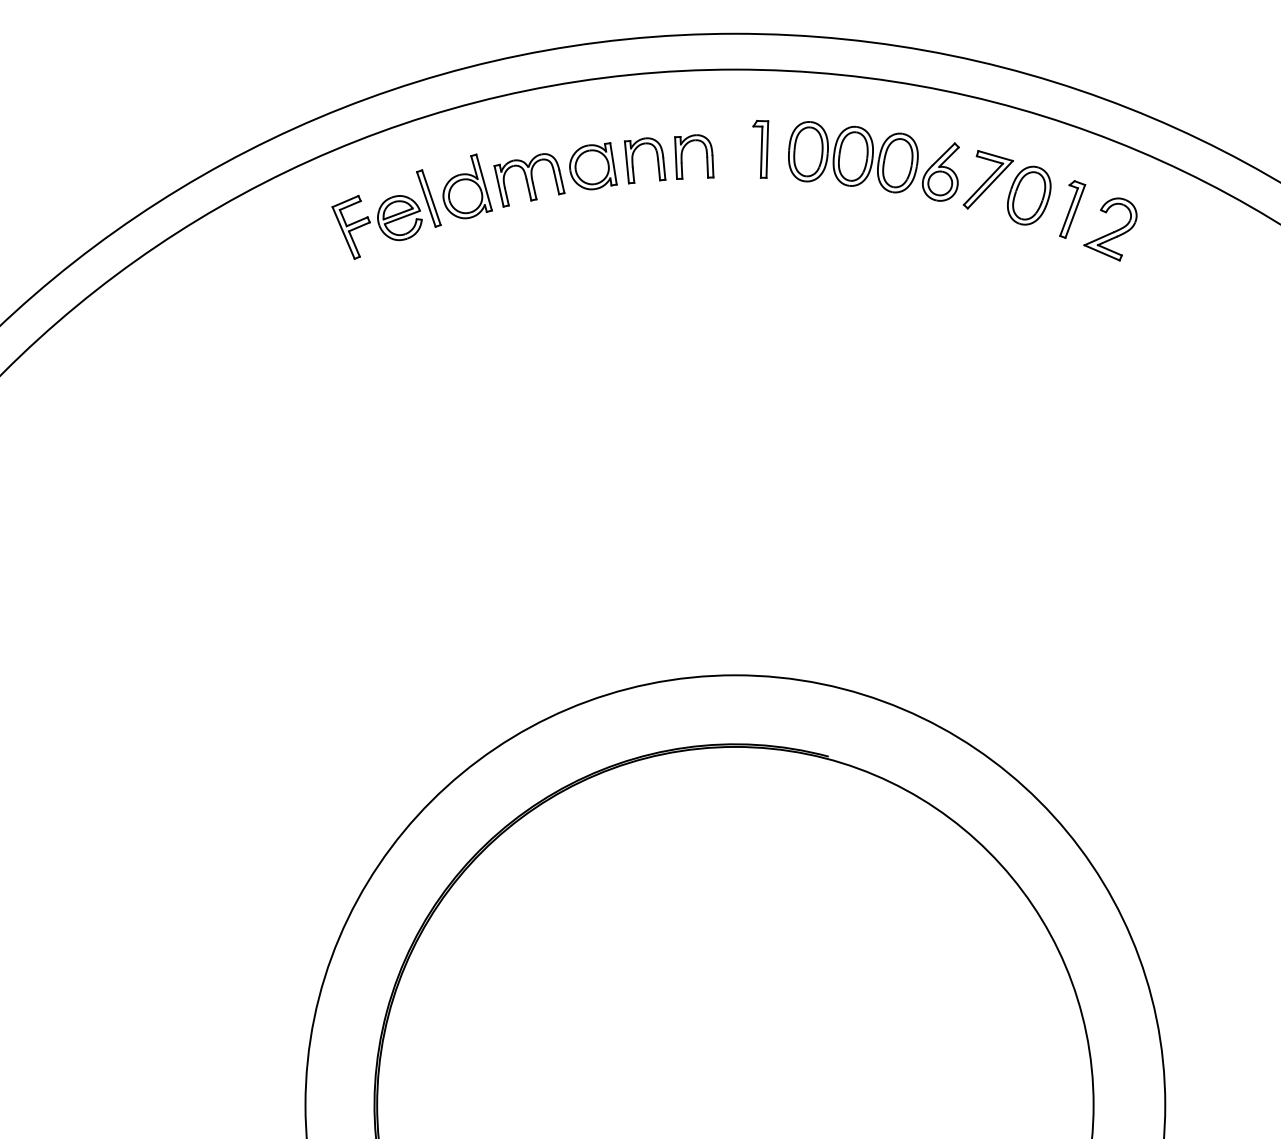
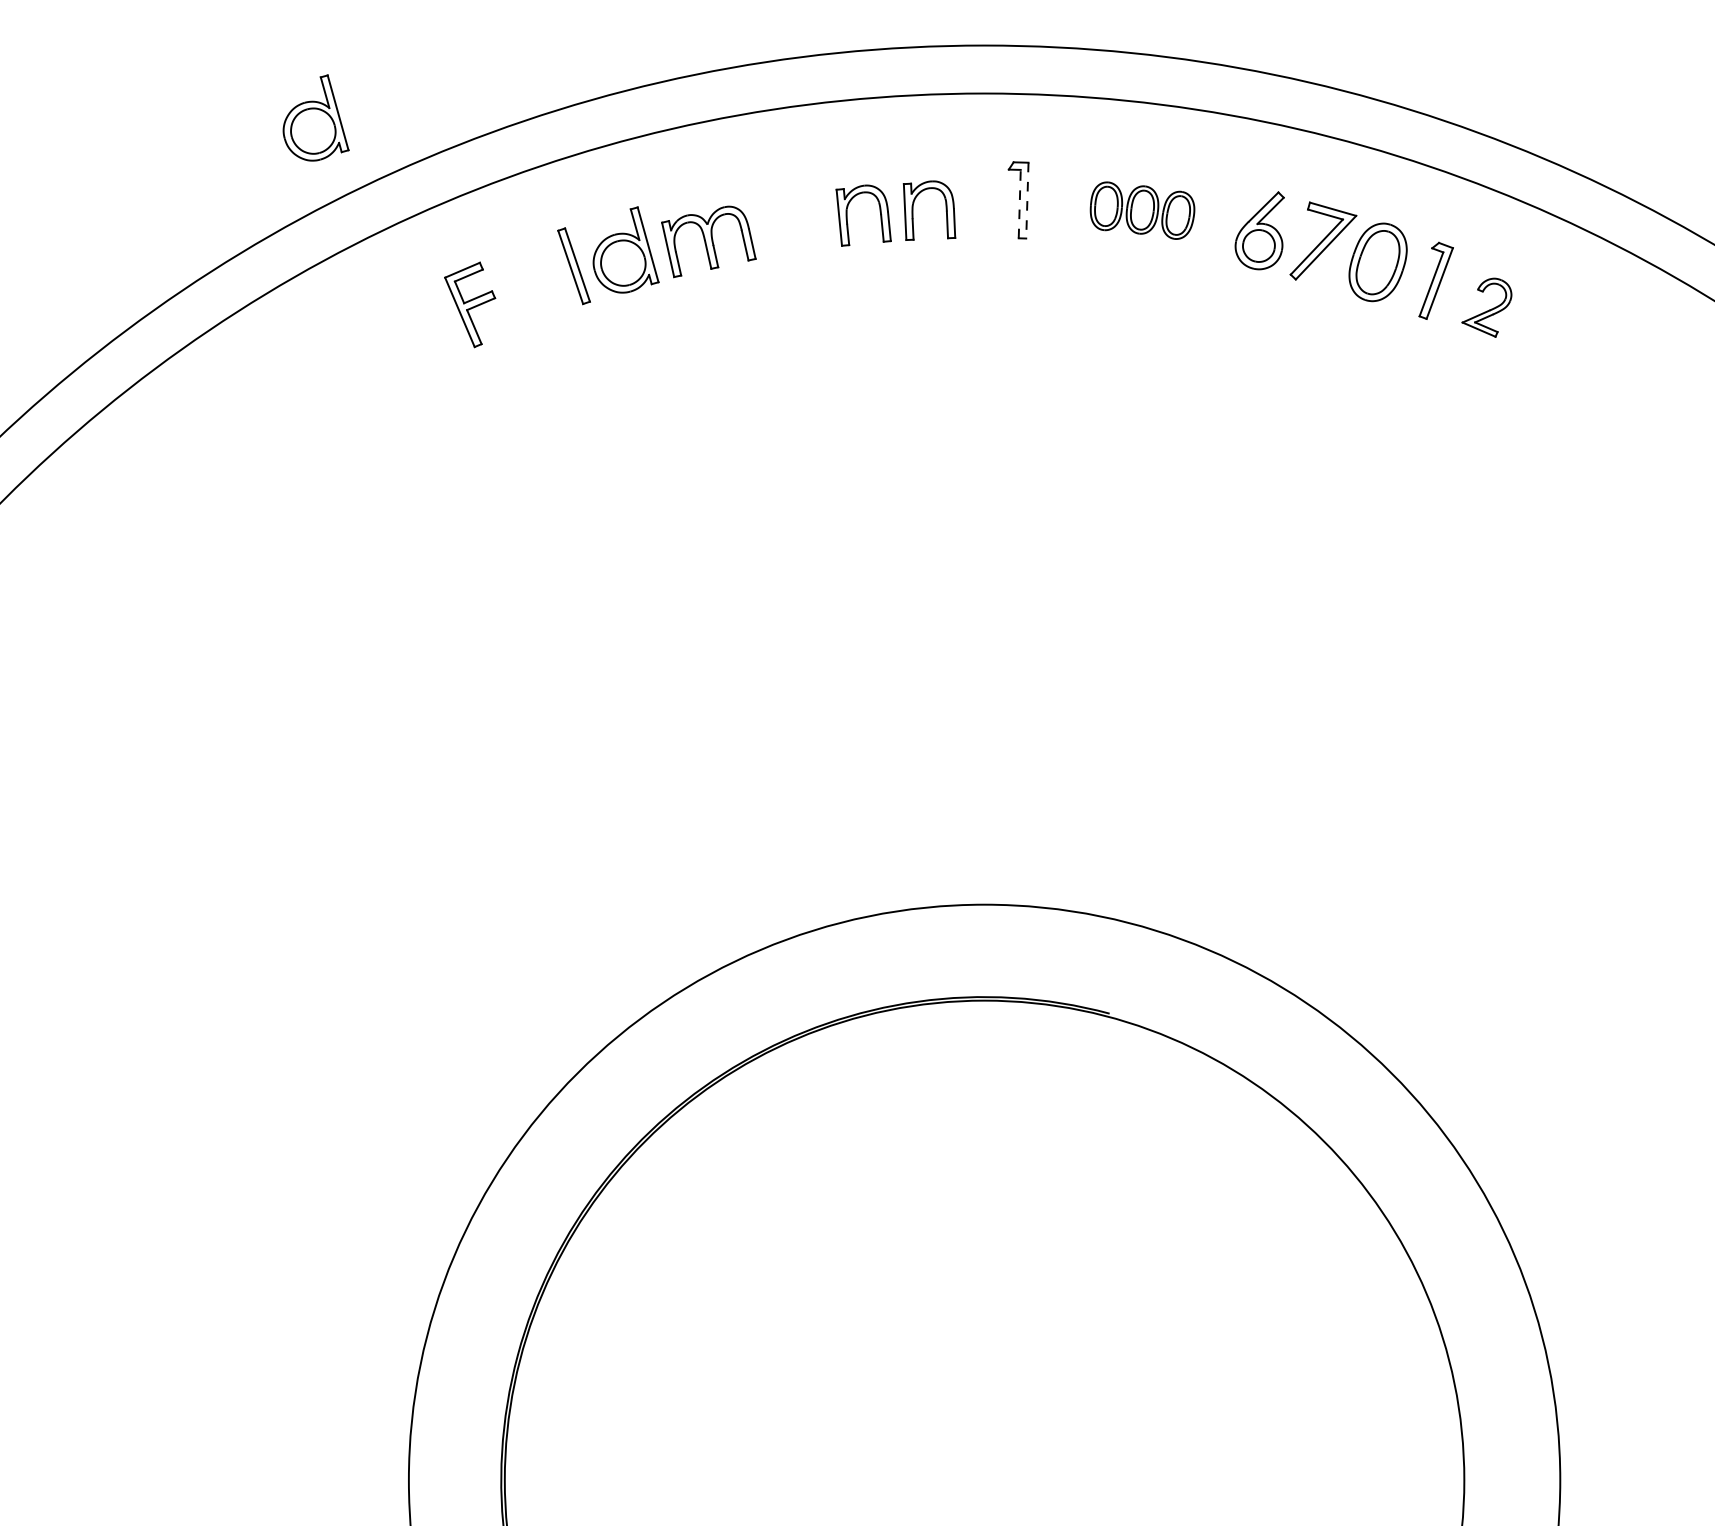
part: (235, 87) -> (315, 117), added
line: (767, 149) -> (1027, 200), solid -> dashed
line: (761, 151) -> (1019, 203), solid -> dashed
part: (853, 156) -> (1142, 210), size x0.6
part: (593, 165) -> (794, 222), removed
part: (400, 217) -> (535, 291), removed
part: (1110, 229) -> (1486, 307), size x0.7

